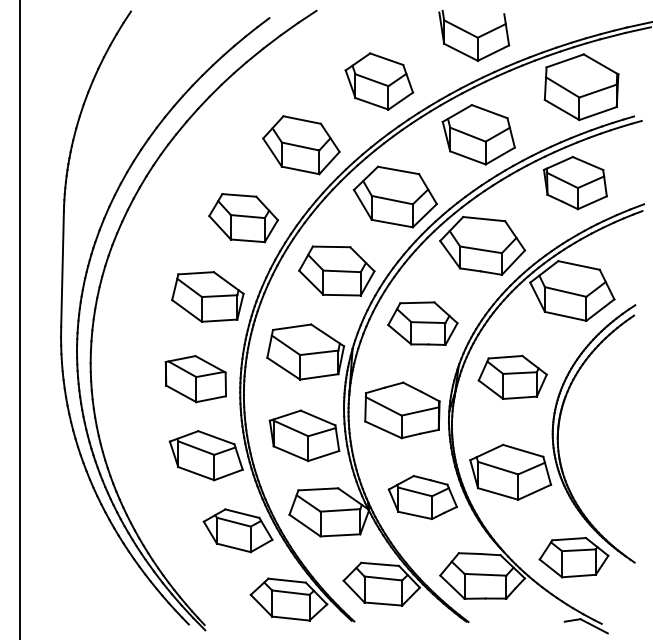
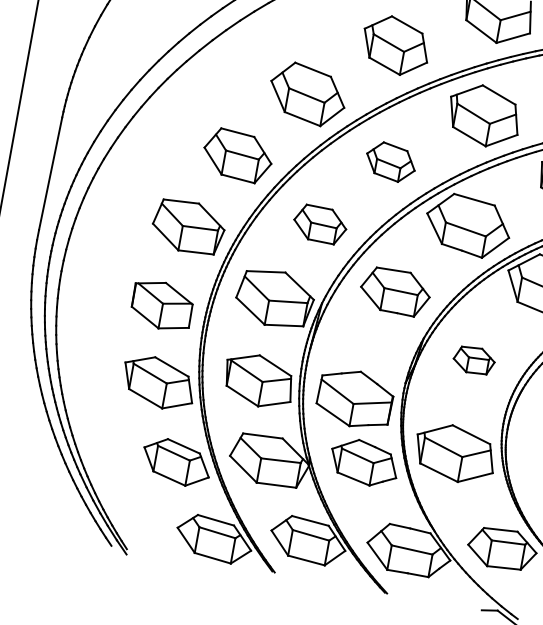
part: (394, 196) -> (390, 161), size x0.6
part: (336, 270) -> (319, 223), size x0.7
part: (512, 376) -> (474, 359), size x0.6
part: (402, 410) -> (355, 399), moved

